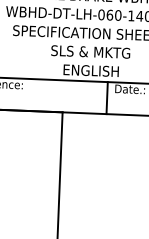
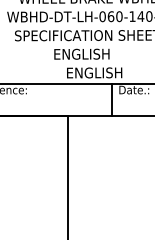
text: (89, 51) -> (92, 53), SLS & MKTG -> ENGLISH

